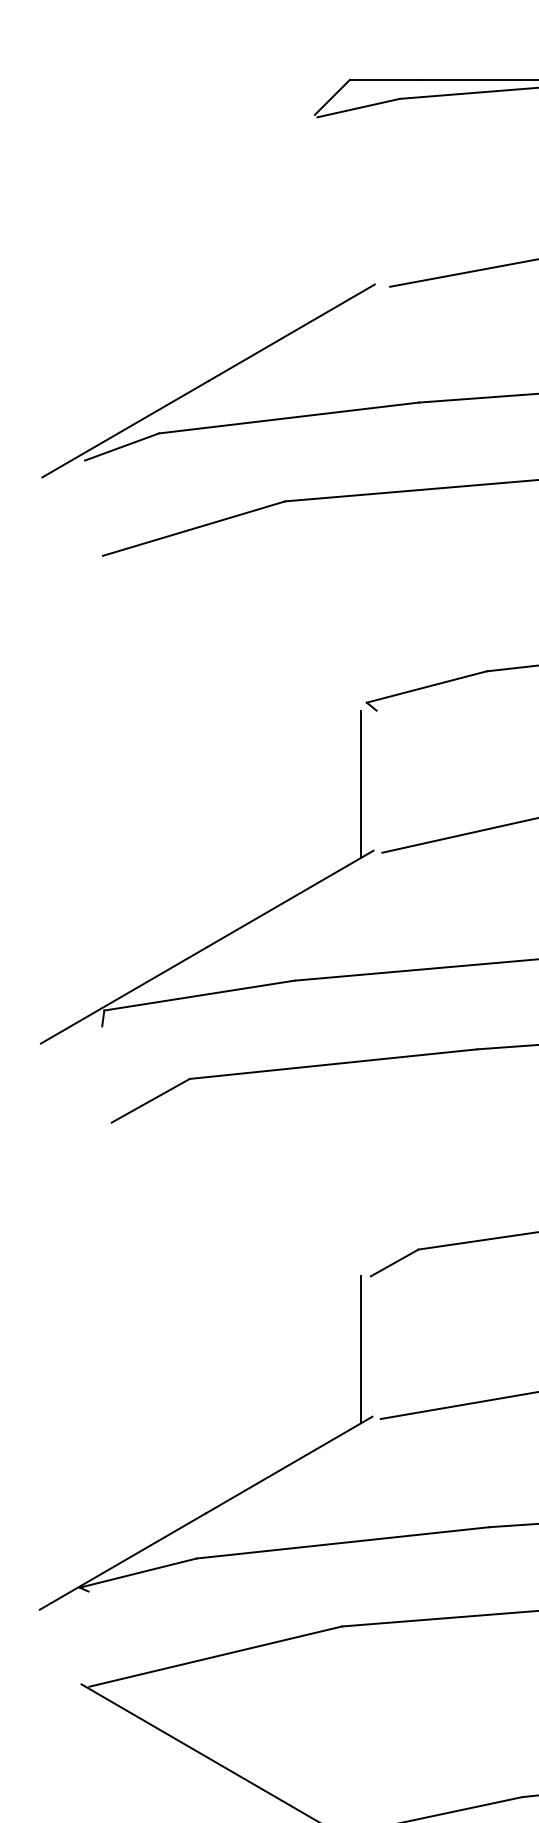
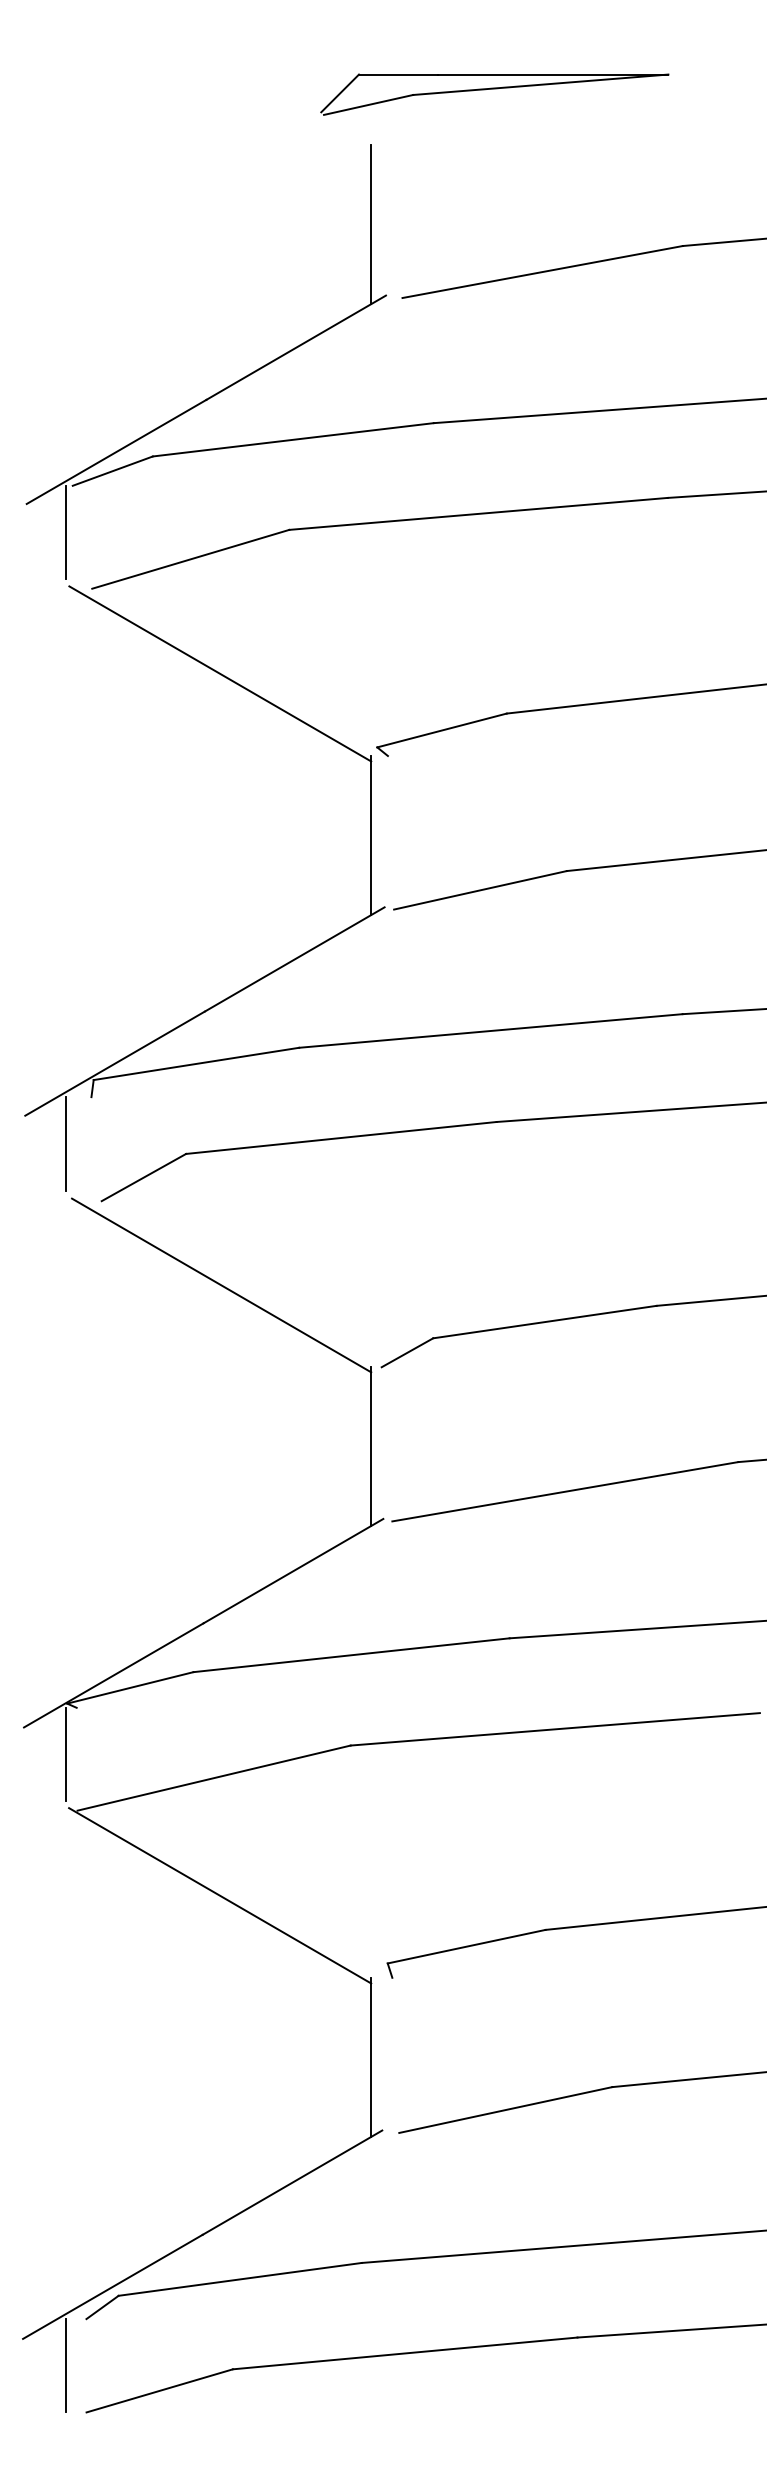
line: (361, 218) -> (371, 224), added
line: (78, 503) -> (65, 532), added
line: (221, 634) -> (220, 673), added
line: (78, 1069) -> (65, 1143), added
line: (222, 1200) -> (221, 1285), added
line: (78, 1634) -> (65, 1754), added

